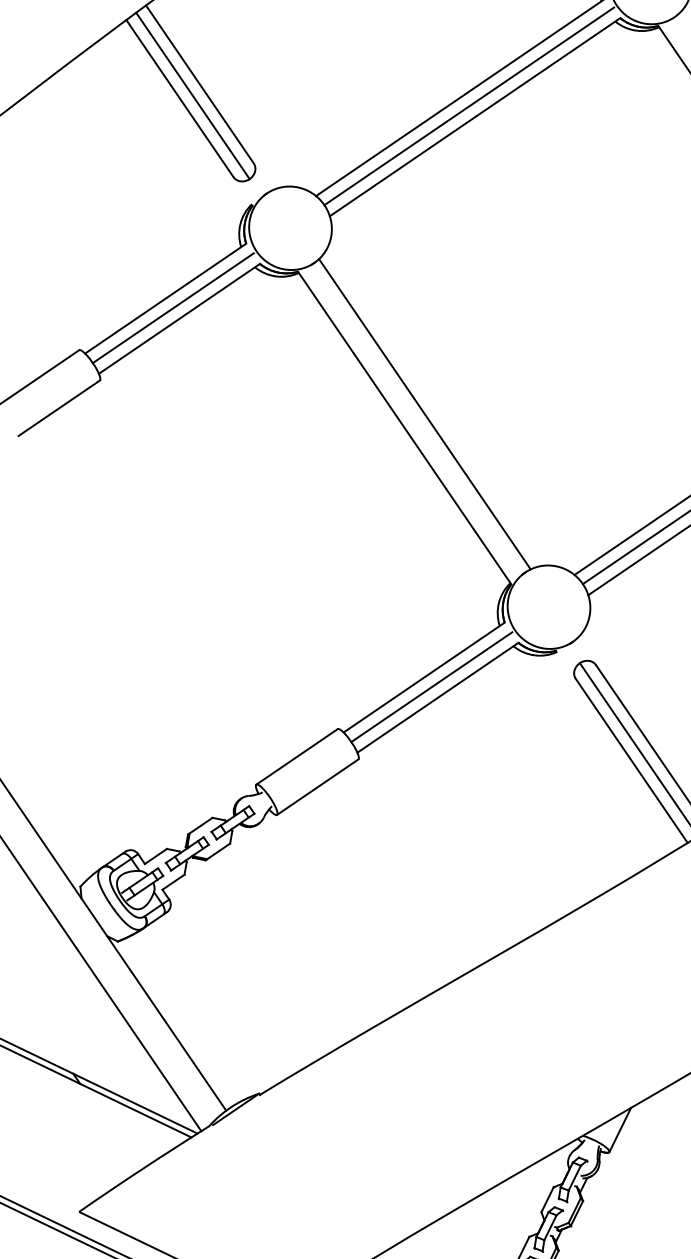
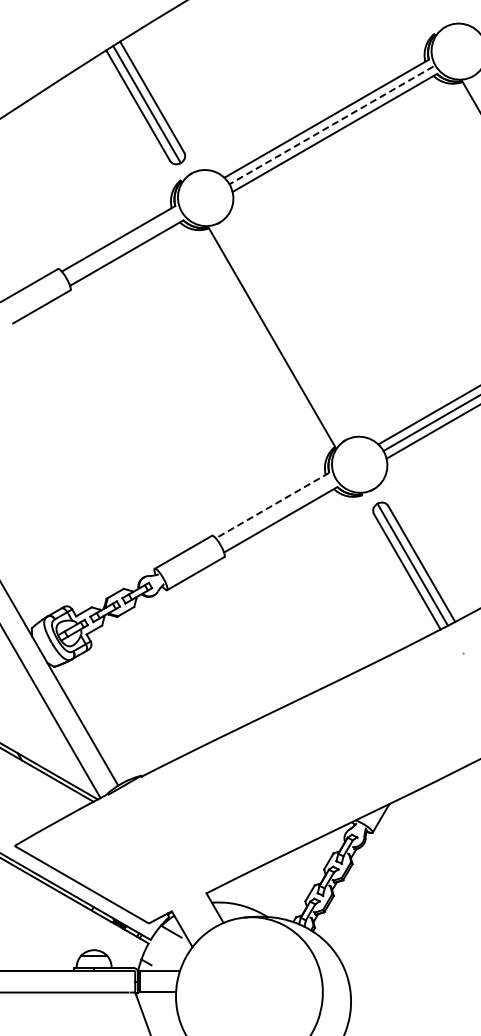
line: (469, 106) -> (331, 125), solid -> dashed
line: (172, 308) -> (122, 245), removed
line: (425, 414) -> (286, 329), removed
line: (424, 677) -> (272, 505), solid -> dashed
line: (430, 687) -> (276, 512), removed

